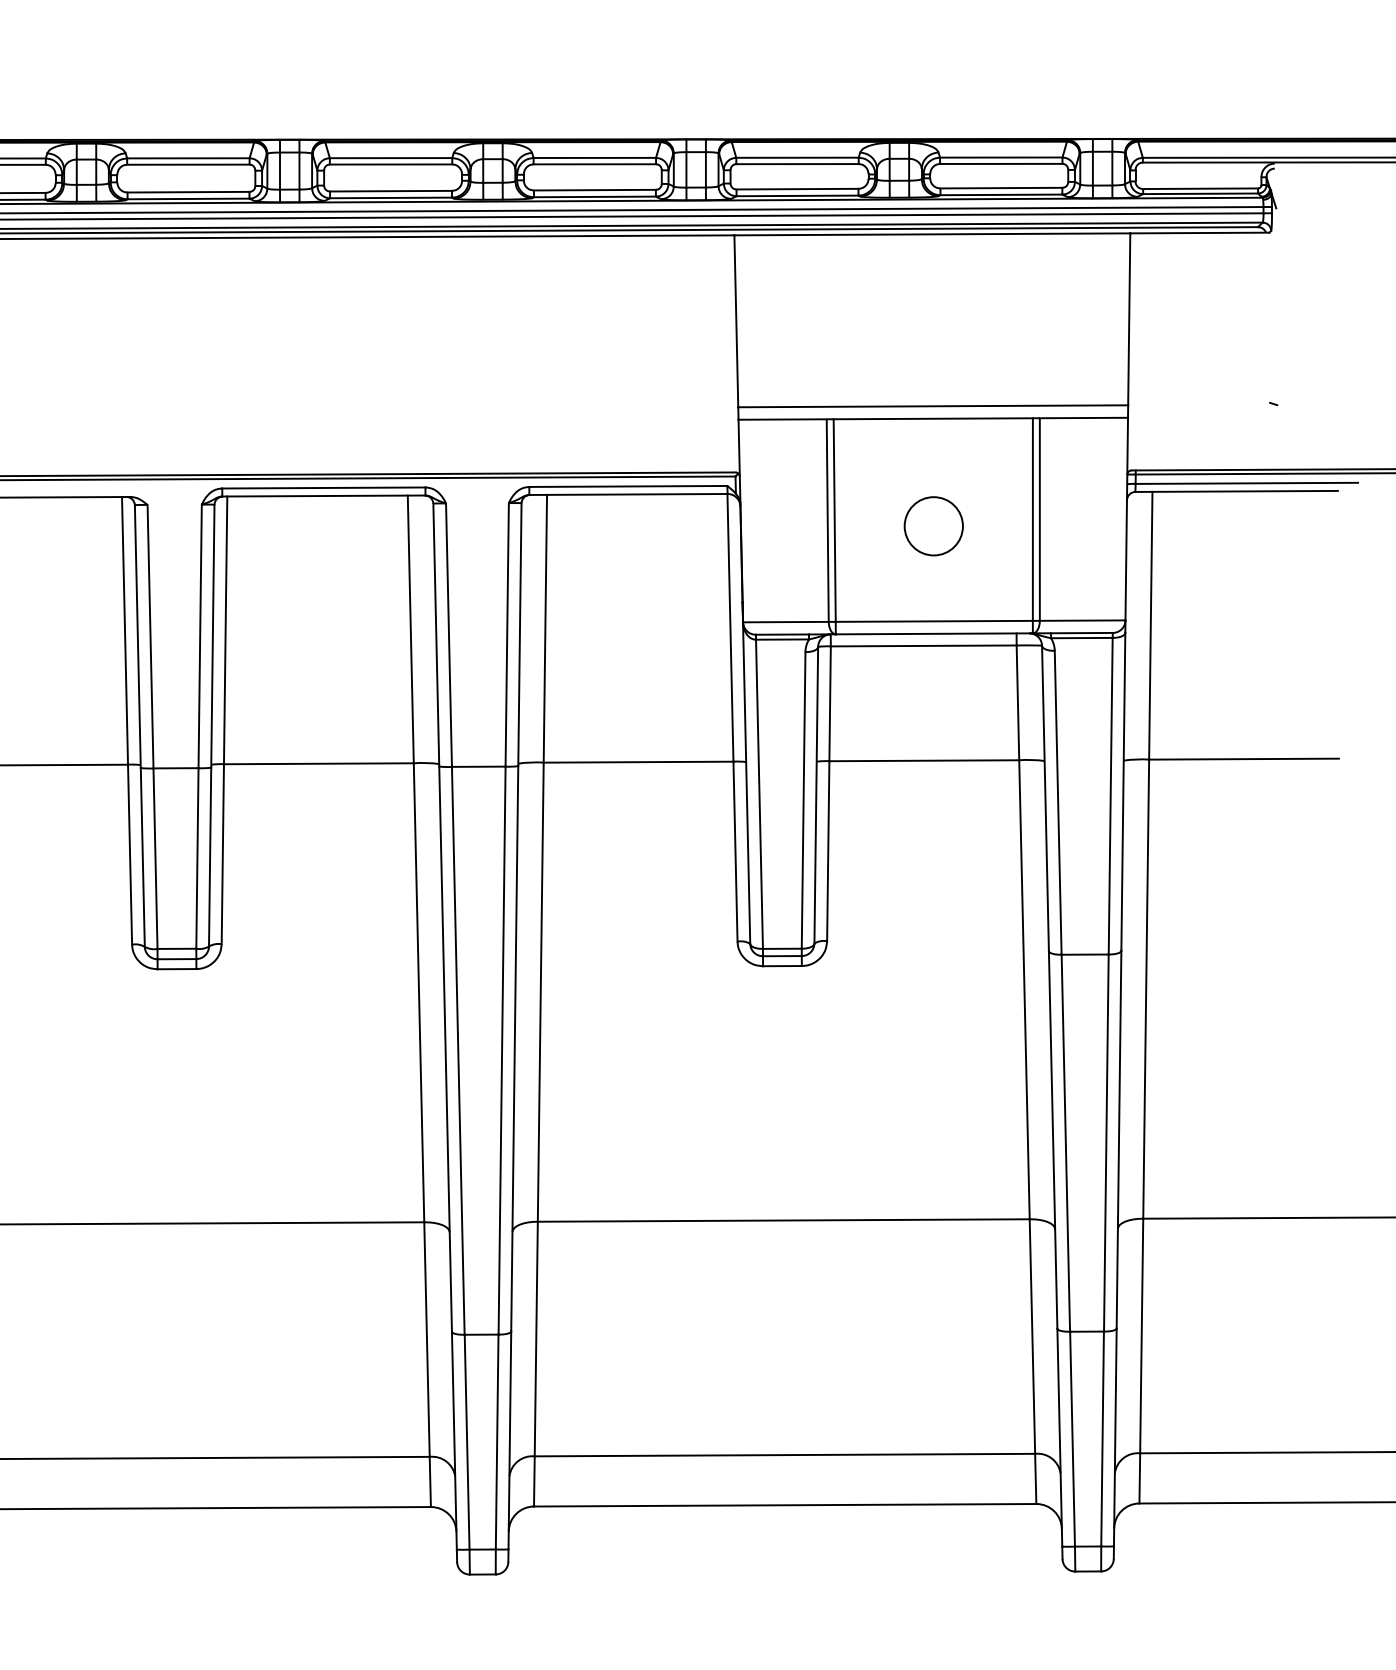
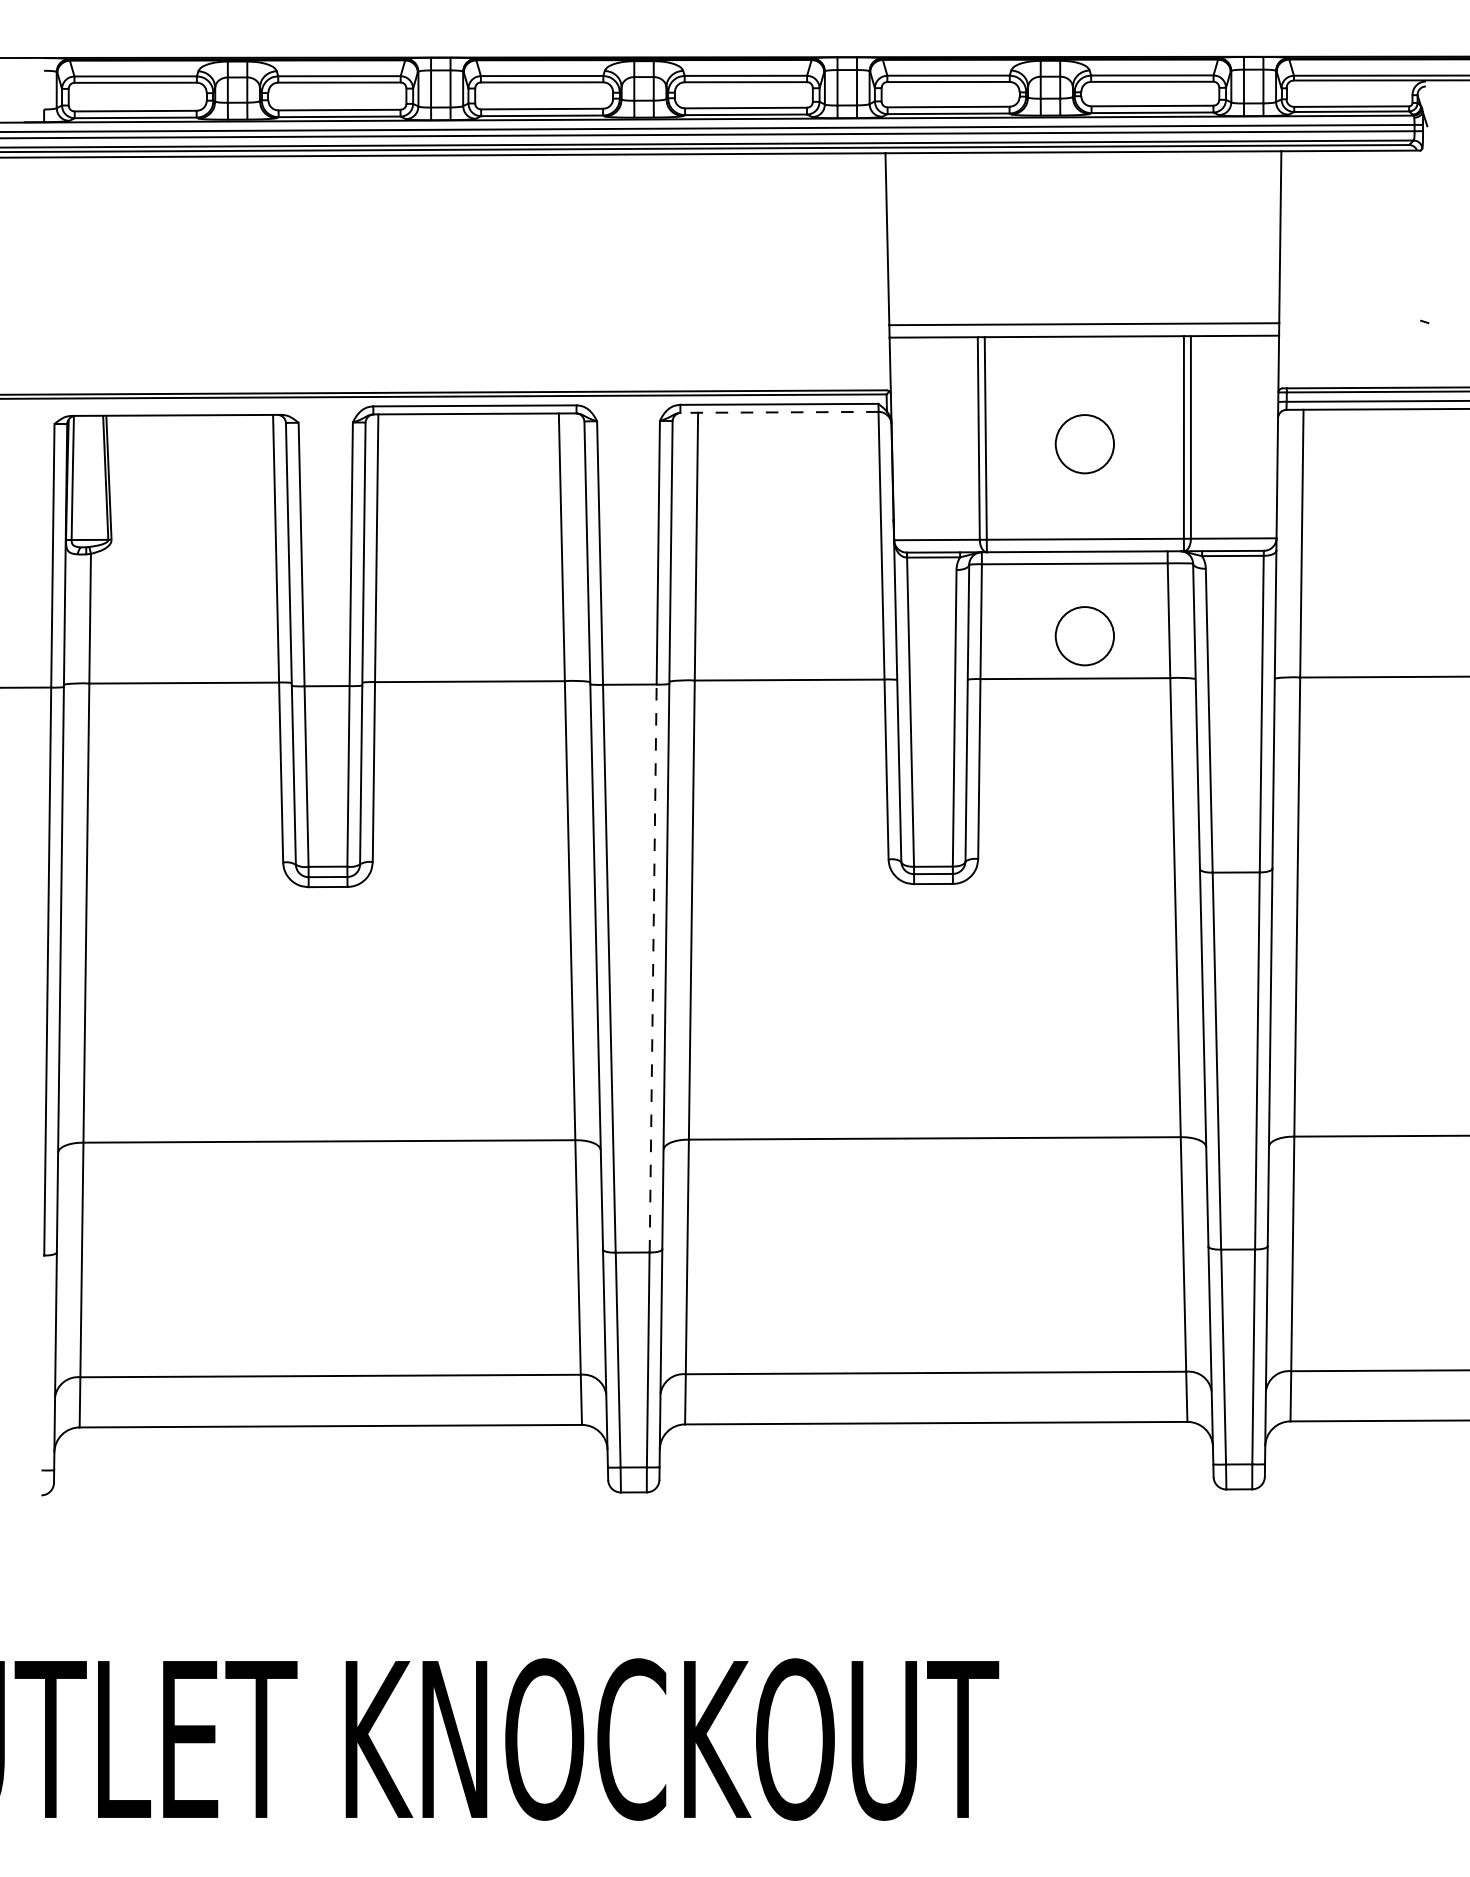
line: (628, 494) -> (779, 412), solid -> dashed
circle: (933, 718) -> (1084, 636), added
line: (502, 1050) -> (653, 968), solid -> dashed

